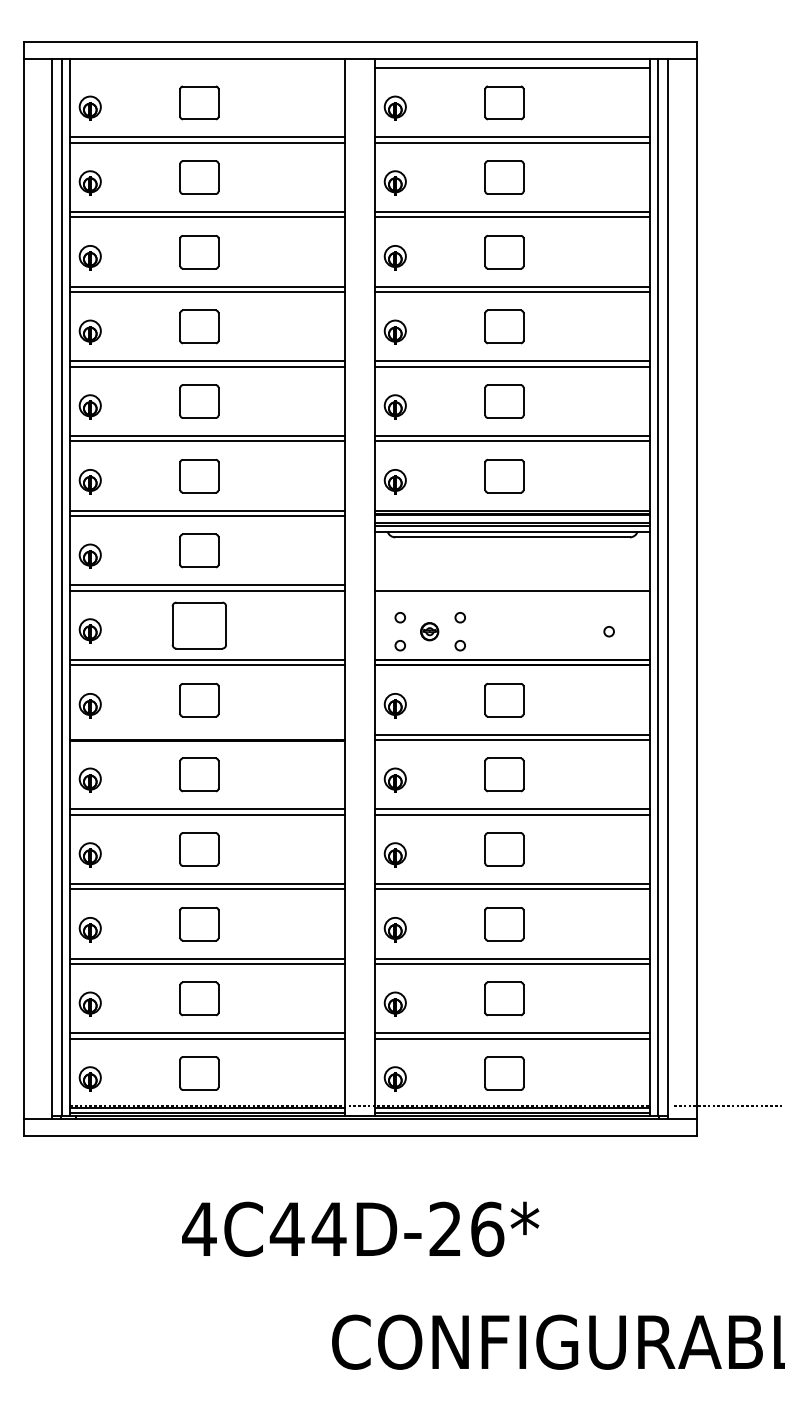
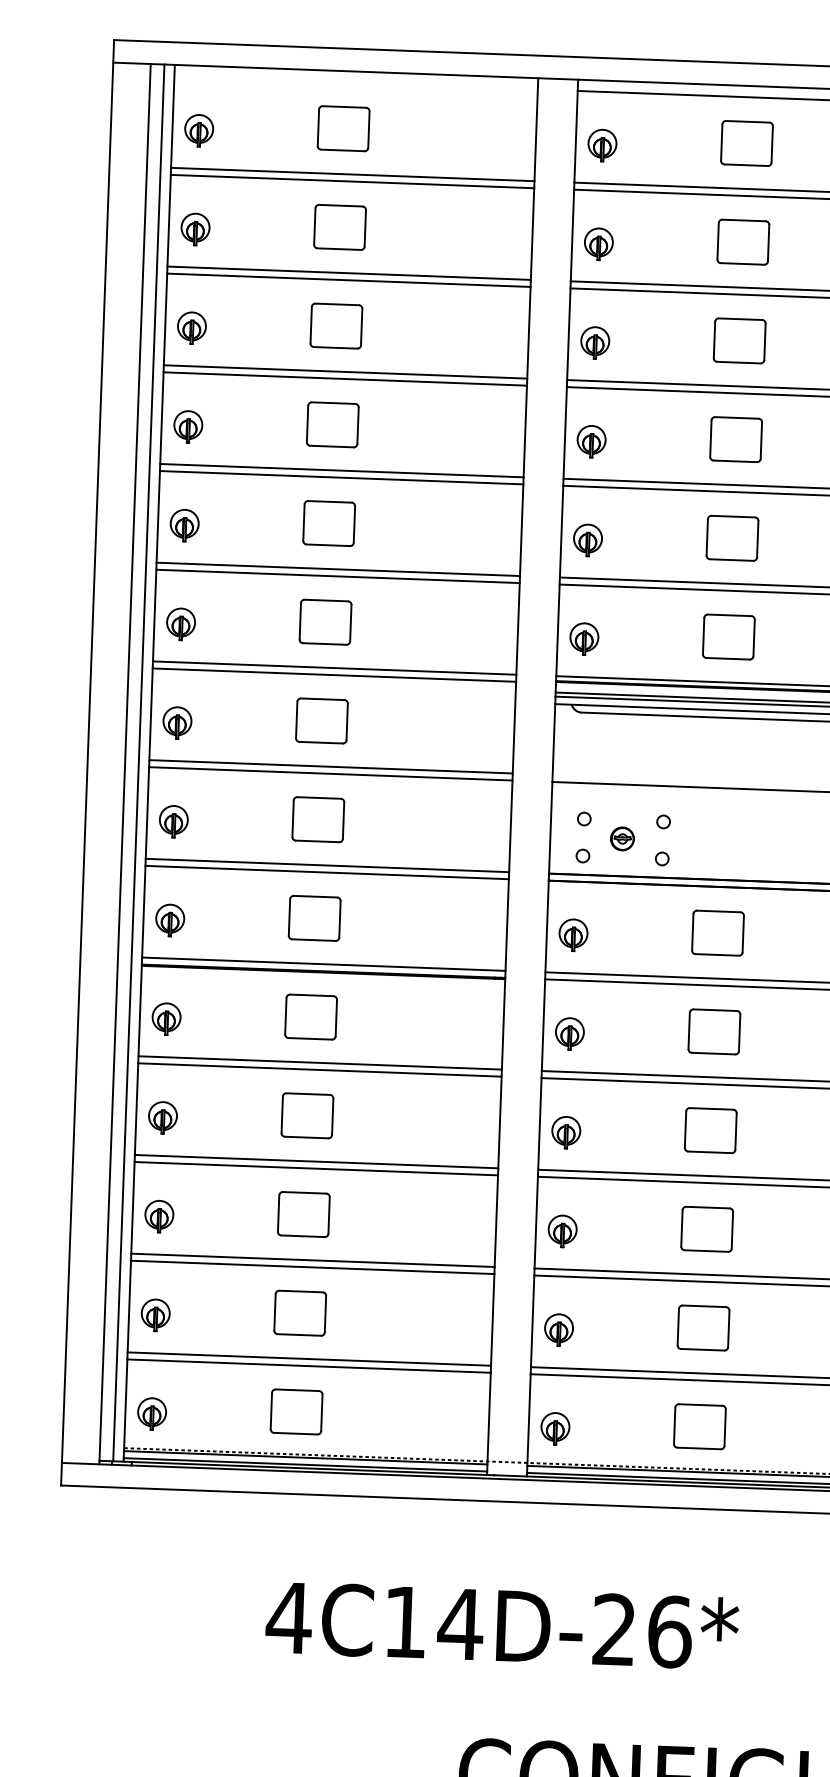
part: (199, 625) -> (318, 819), size x0.71
line: (207, 734) -> (323, 964), added
text: (286, 1228) -> (404, 1621), 4C44D-26* -> 4C14D-26*

